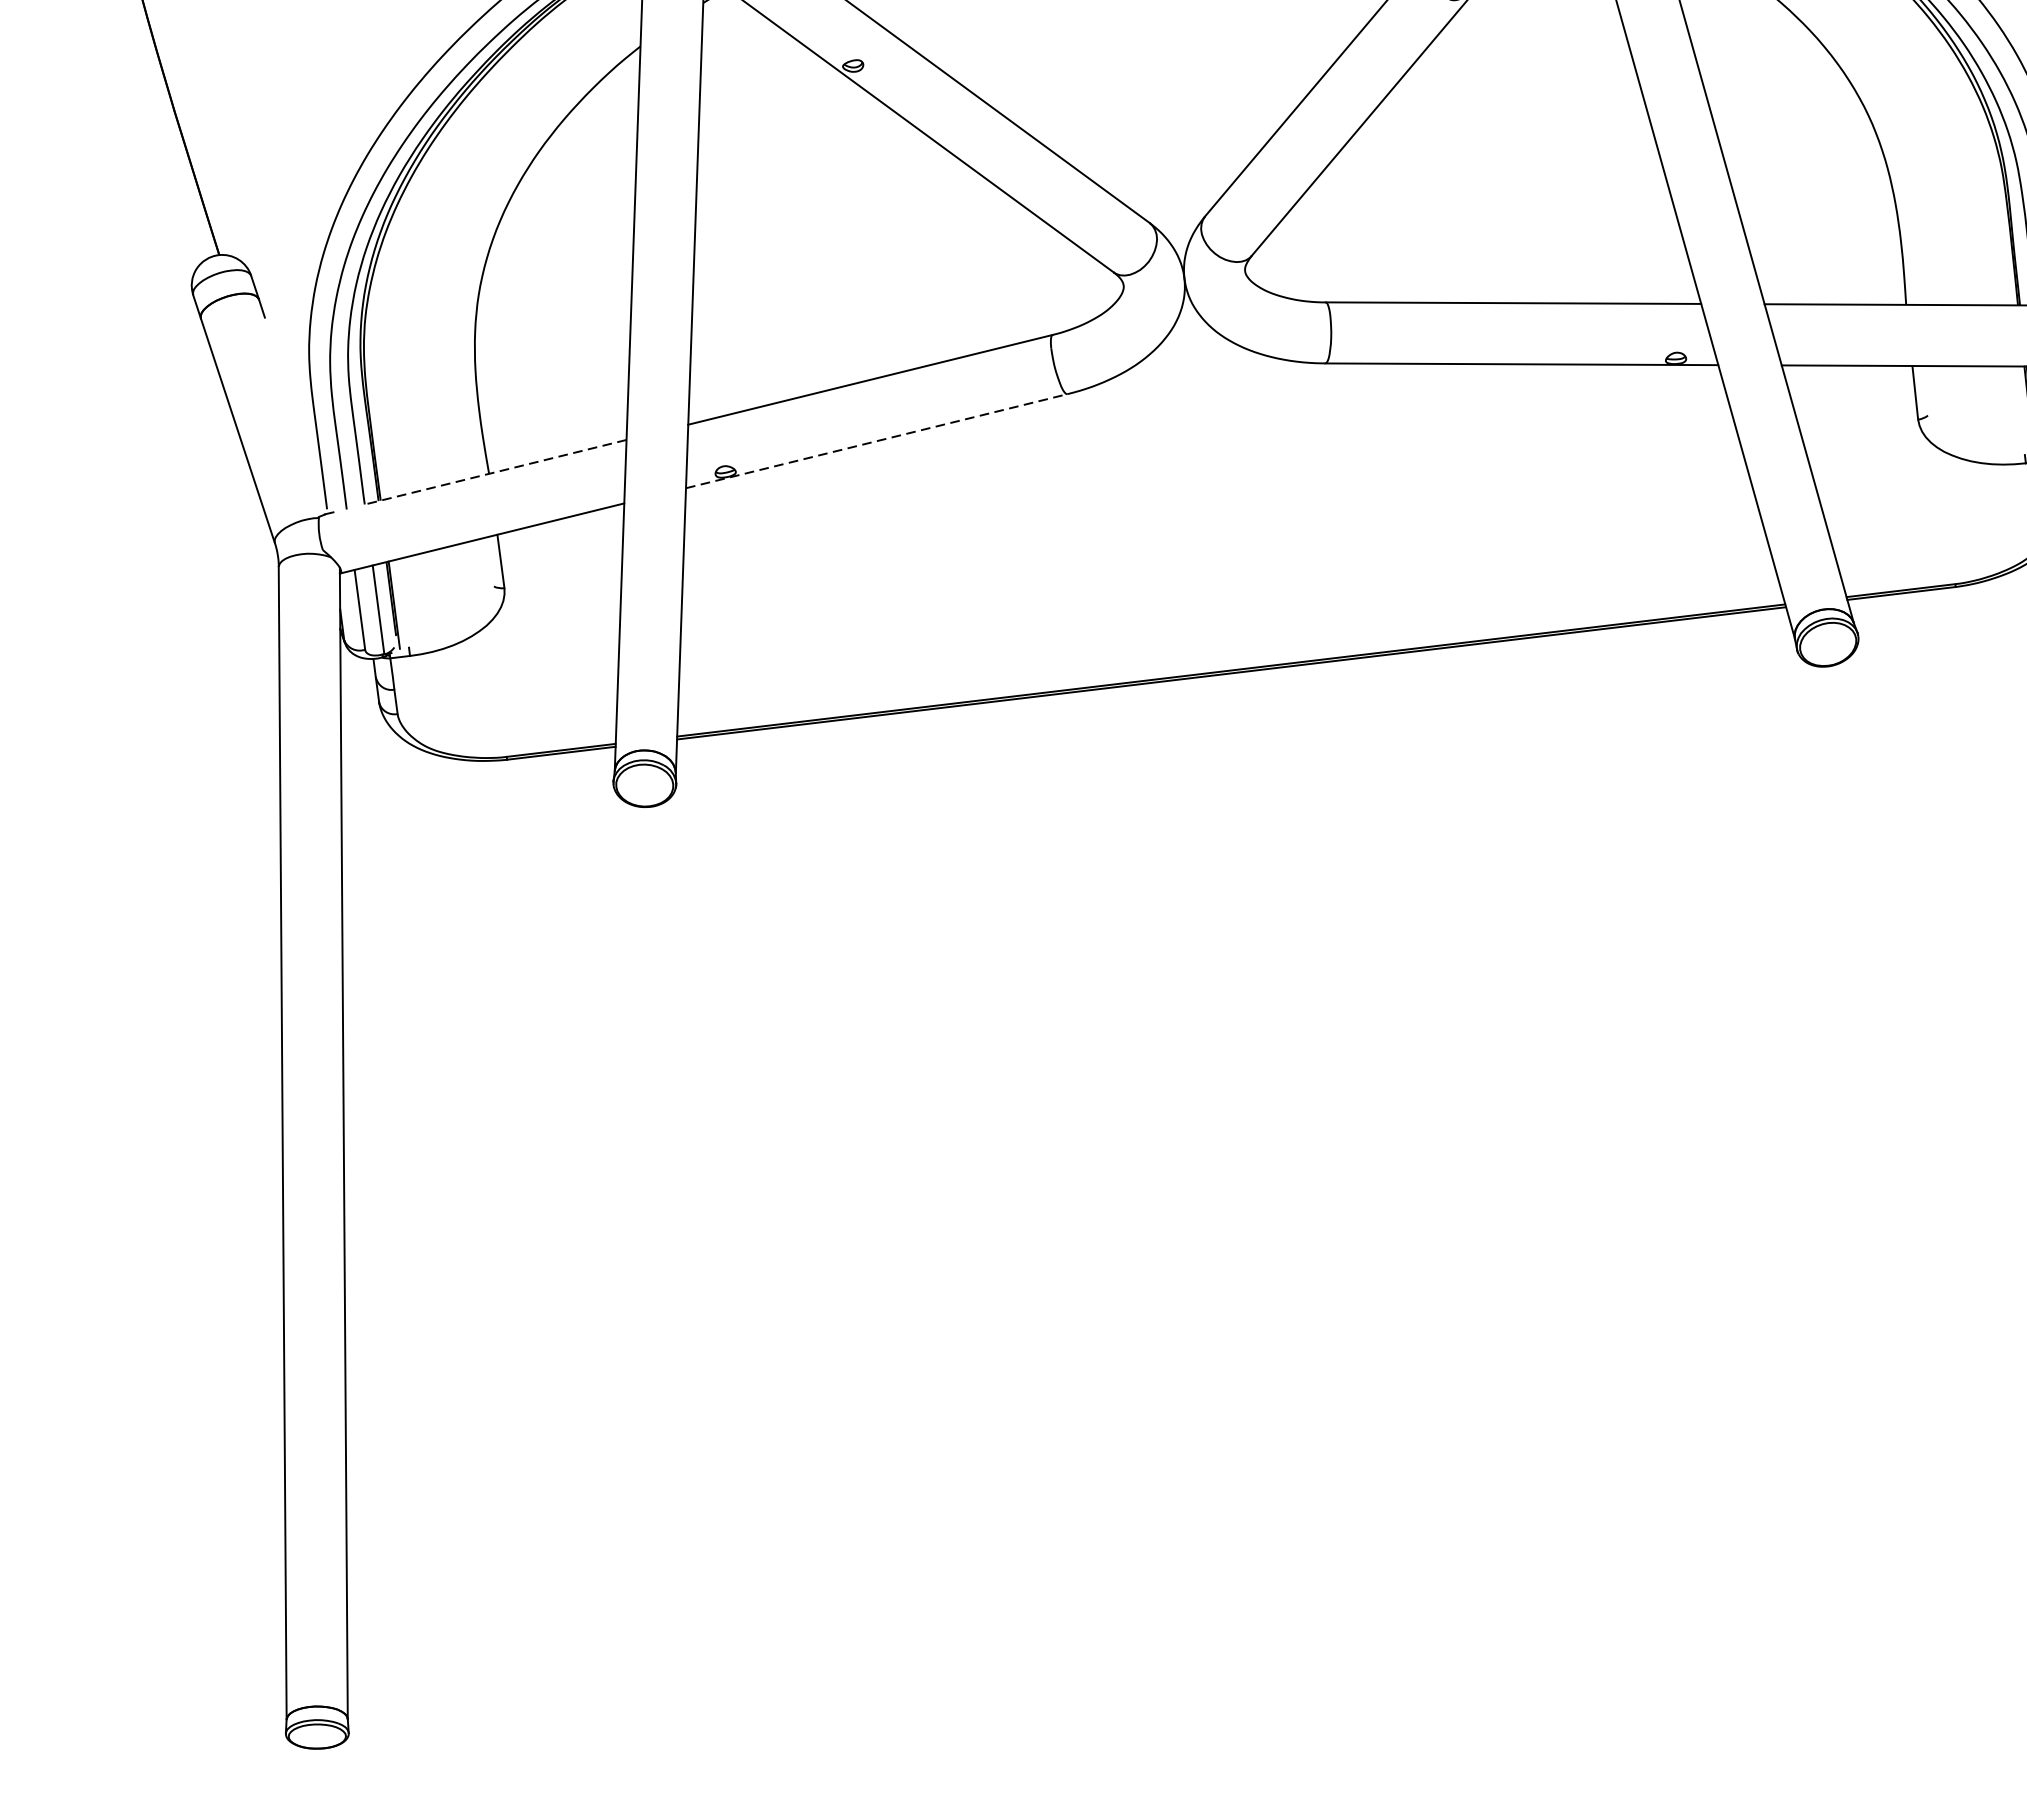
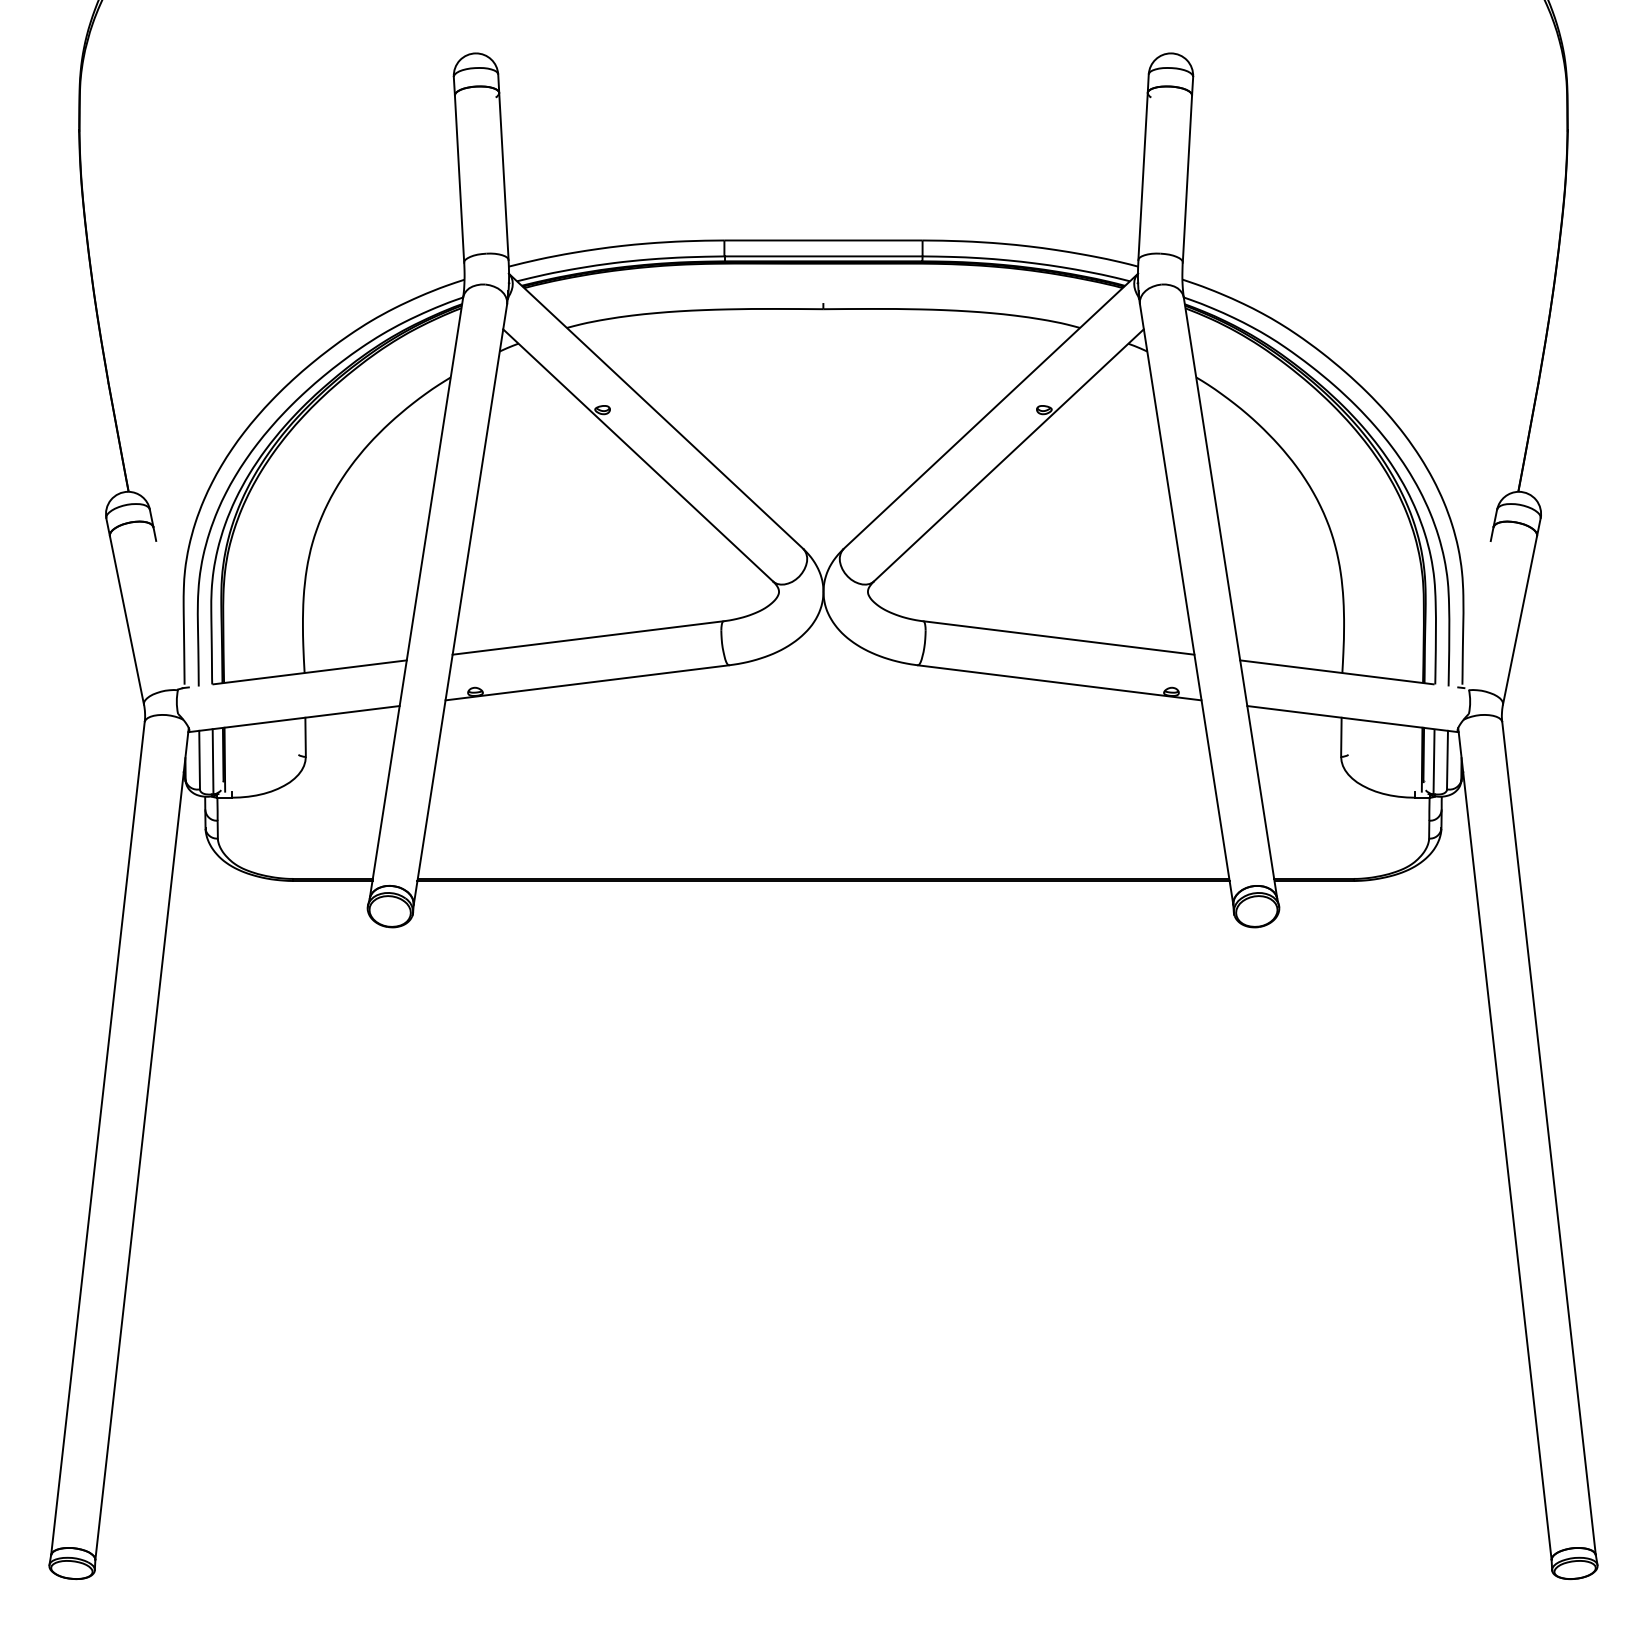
line: (876, 440) -> (587, 682), dashed -> solid
line: (495, 472) -> (309, 672), dashed -> solid

